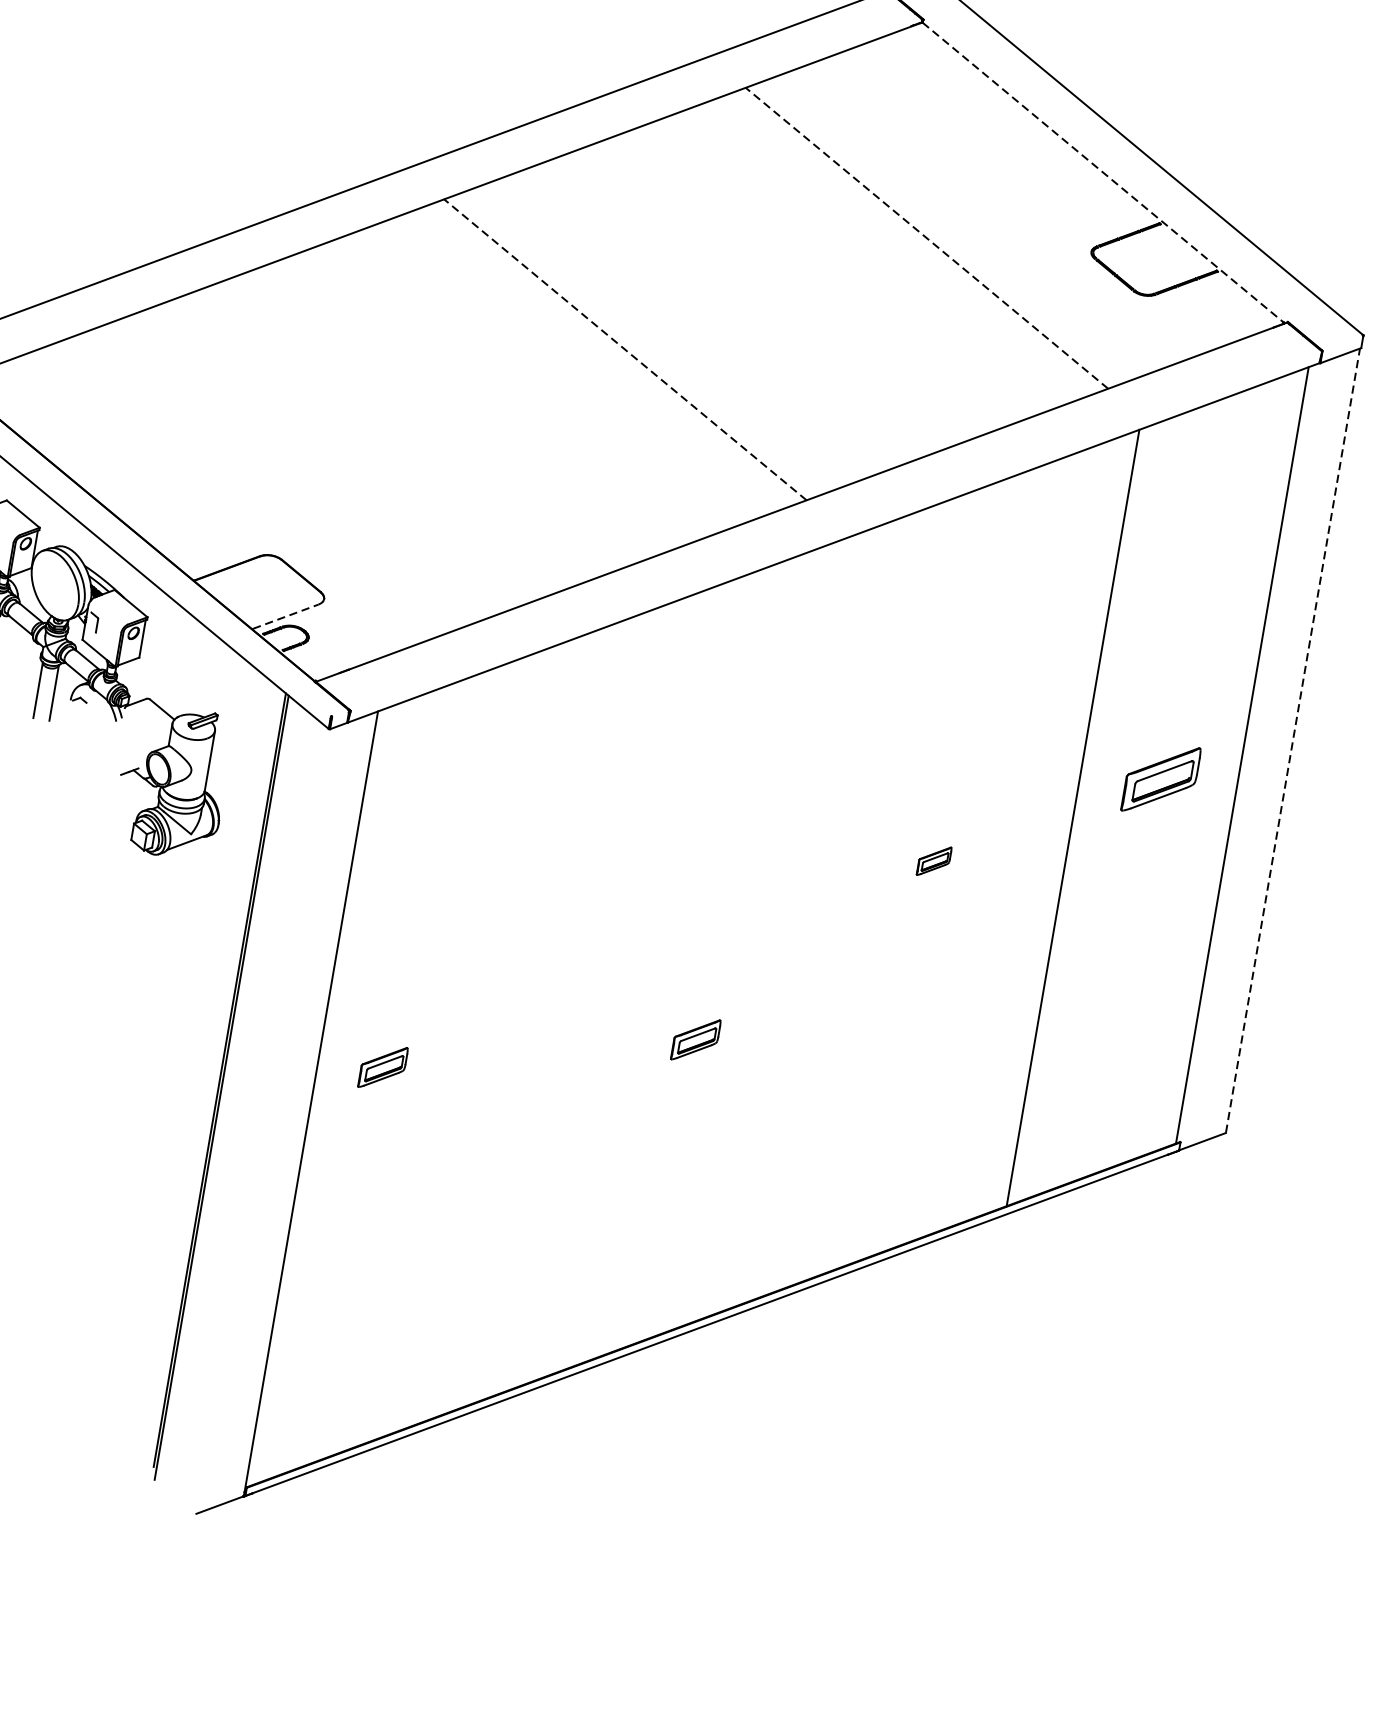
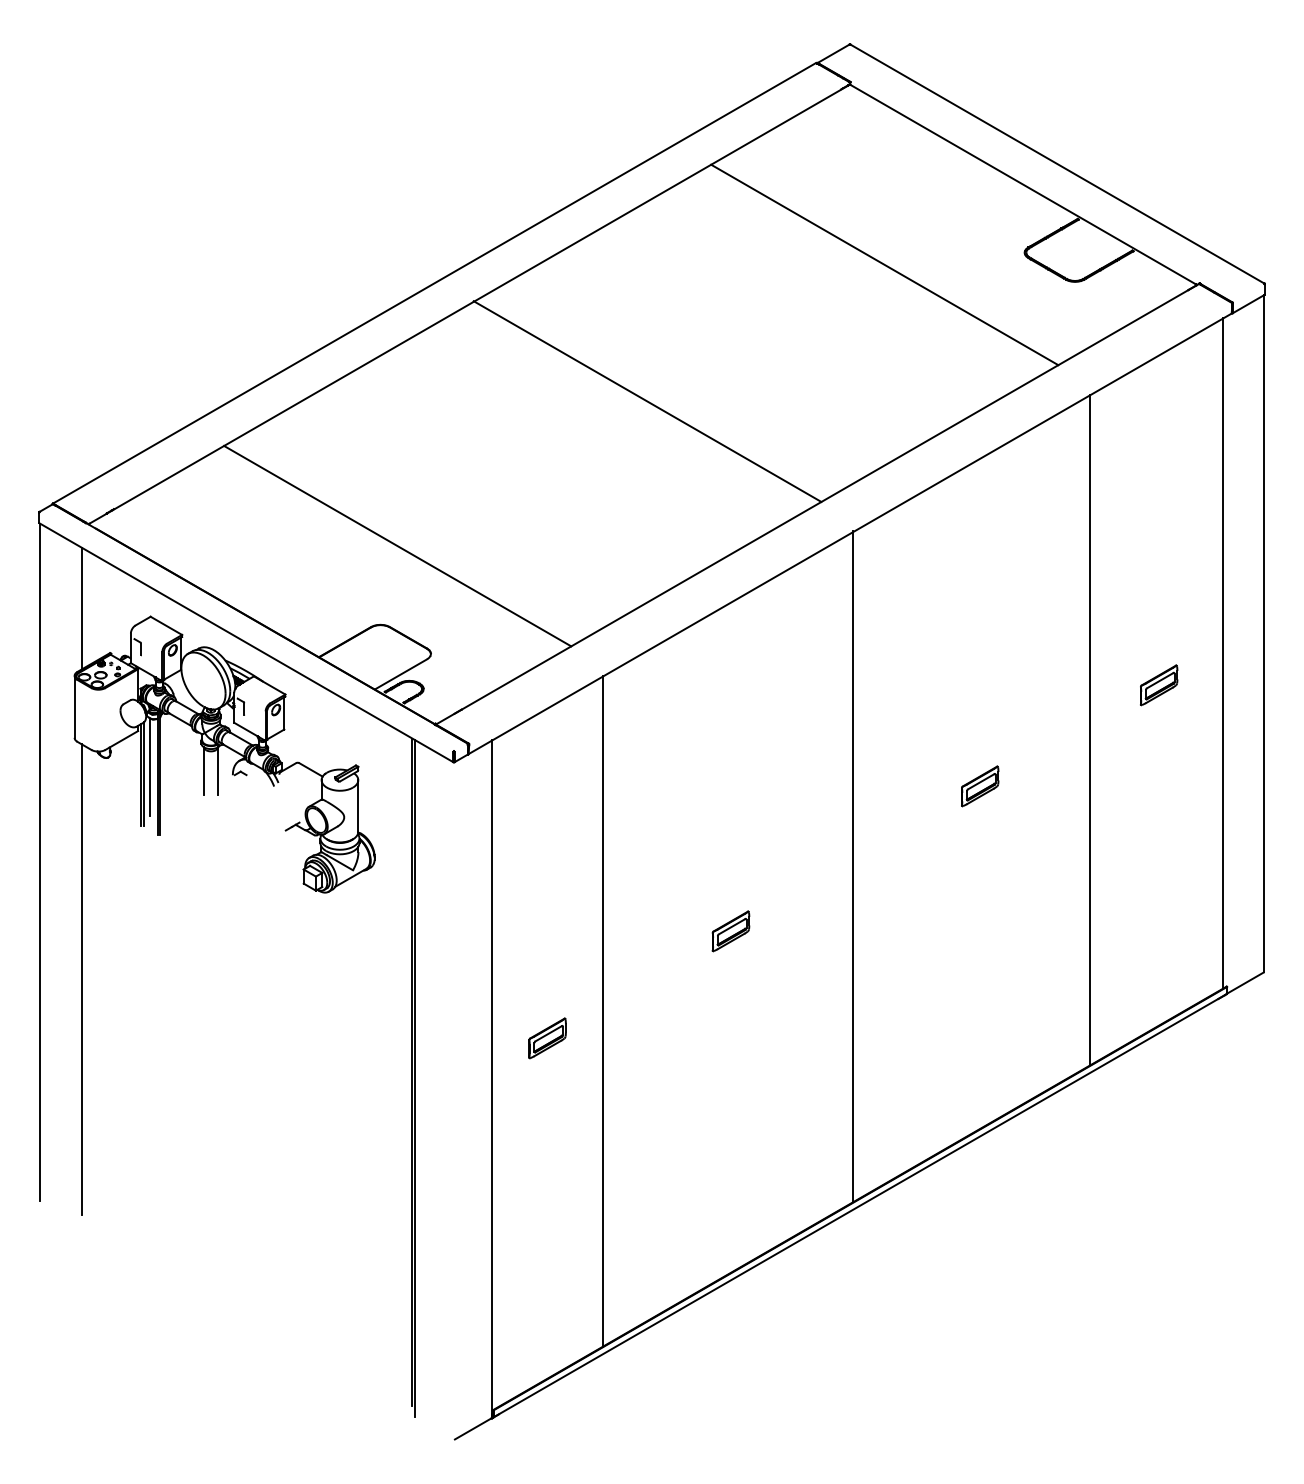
line: (1103, 172) -> (1023, 184), dashed -> solid
line: (926, 237) -> (884, 264), dashed -> solid
line: (625, 349) -> (647, 401), dashed -> solid
line: (306, 466) -> (397, 545), added
line: (285, 617) -> (401, 674), dashed -> solid
line: (1292, 740) -> (1263, 633), dashed -> solid
part: (1161, 779) -> (1159, 685), size x0.62
part: (934, 861) -> (980, 786), size x1.43
line: (770, 928) -> (852, 866), added
part: (695, 1039) -> (730, 931), moved
line: (453, 1047) -> (603, 1011), added

